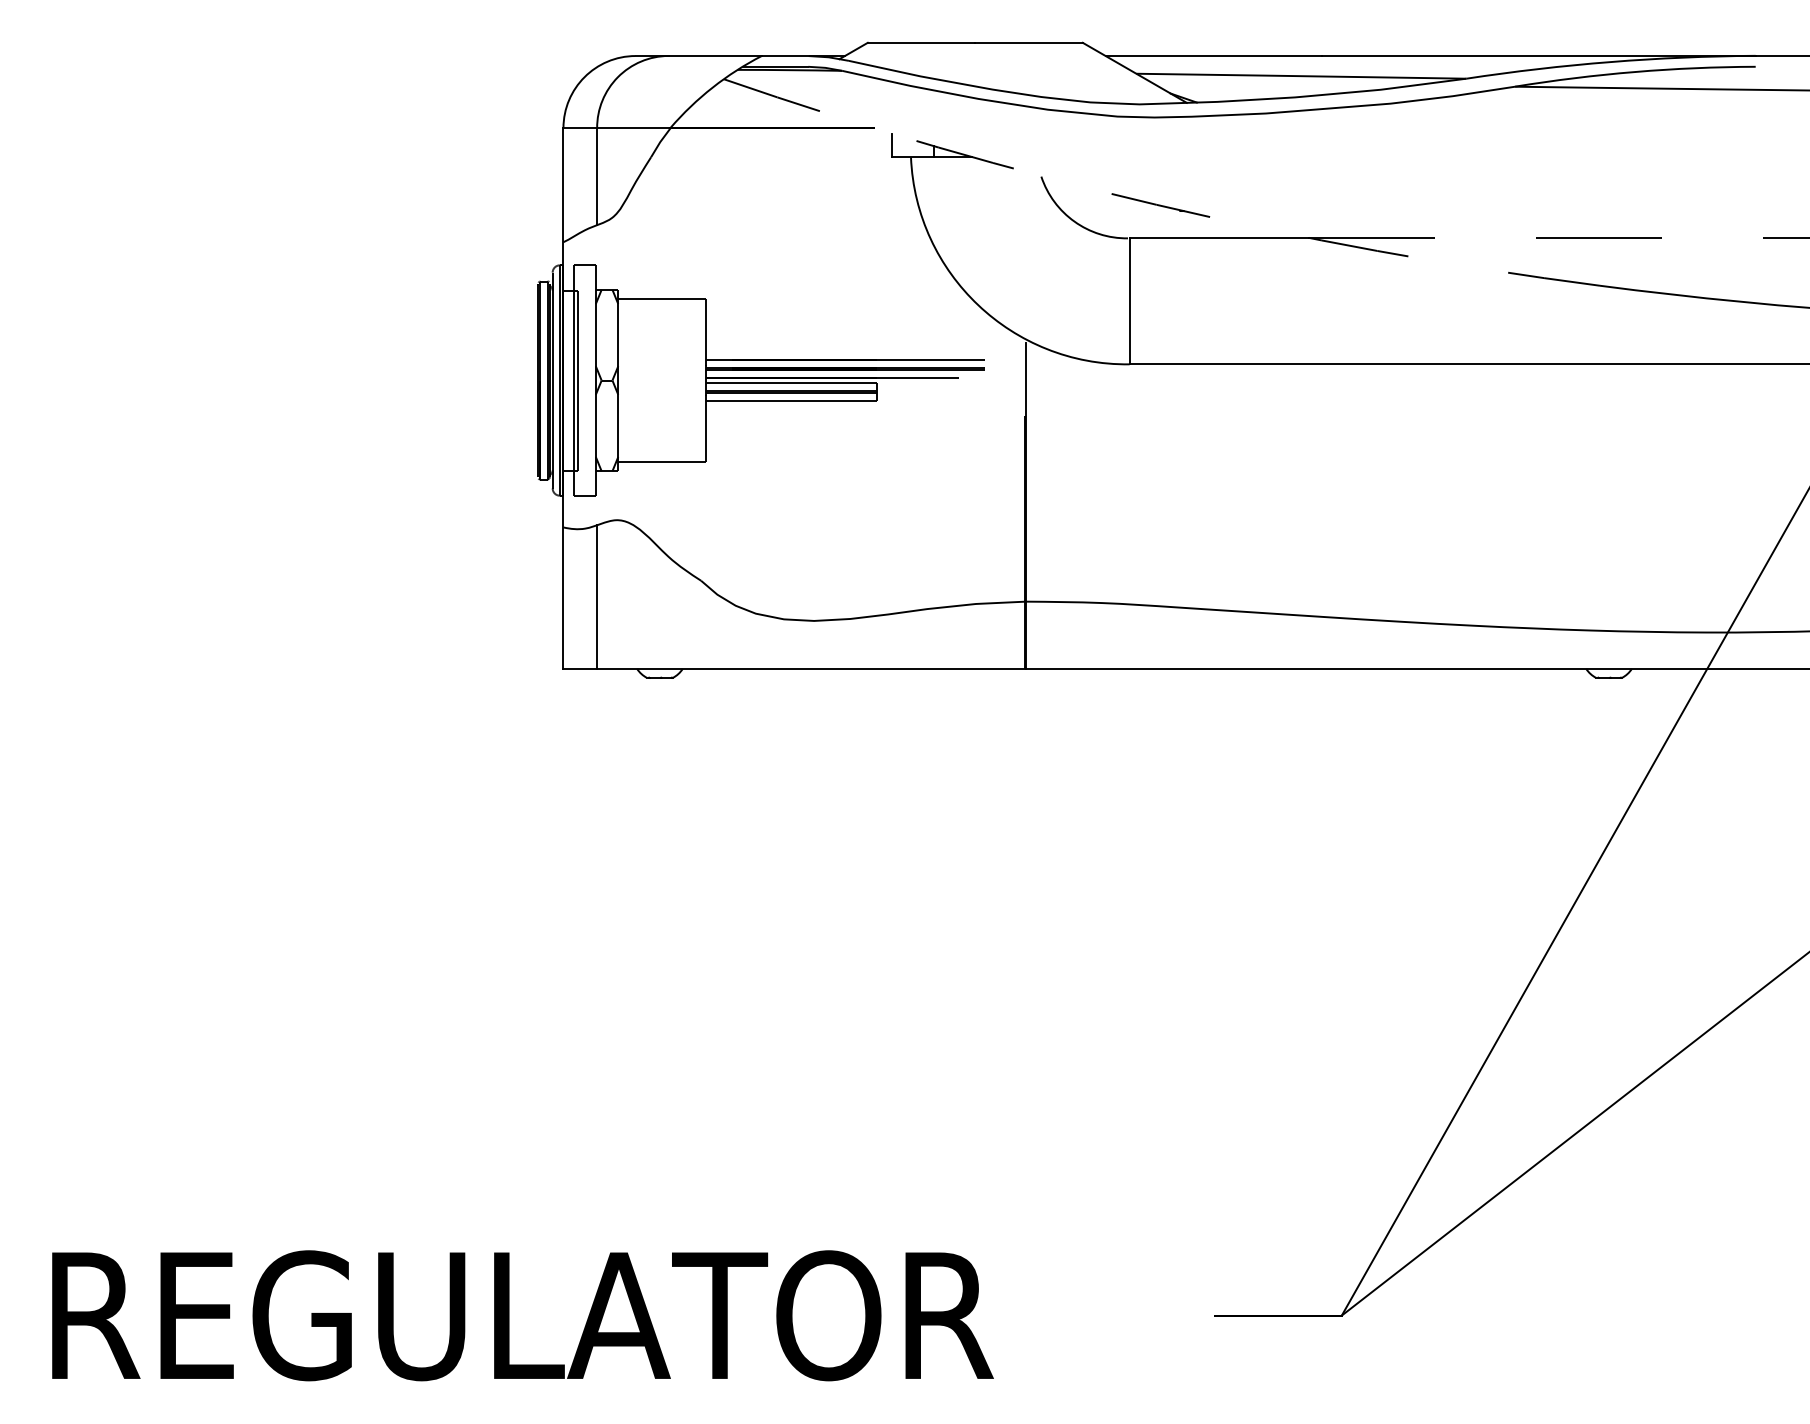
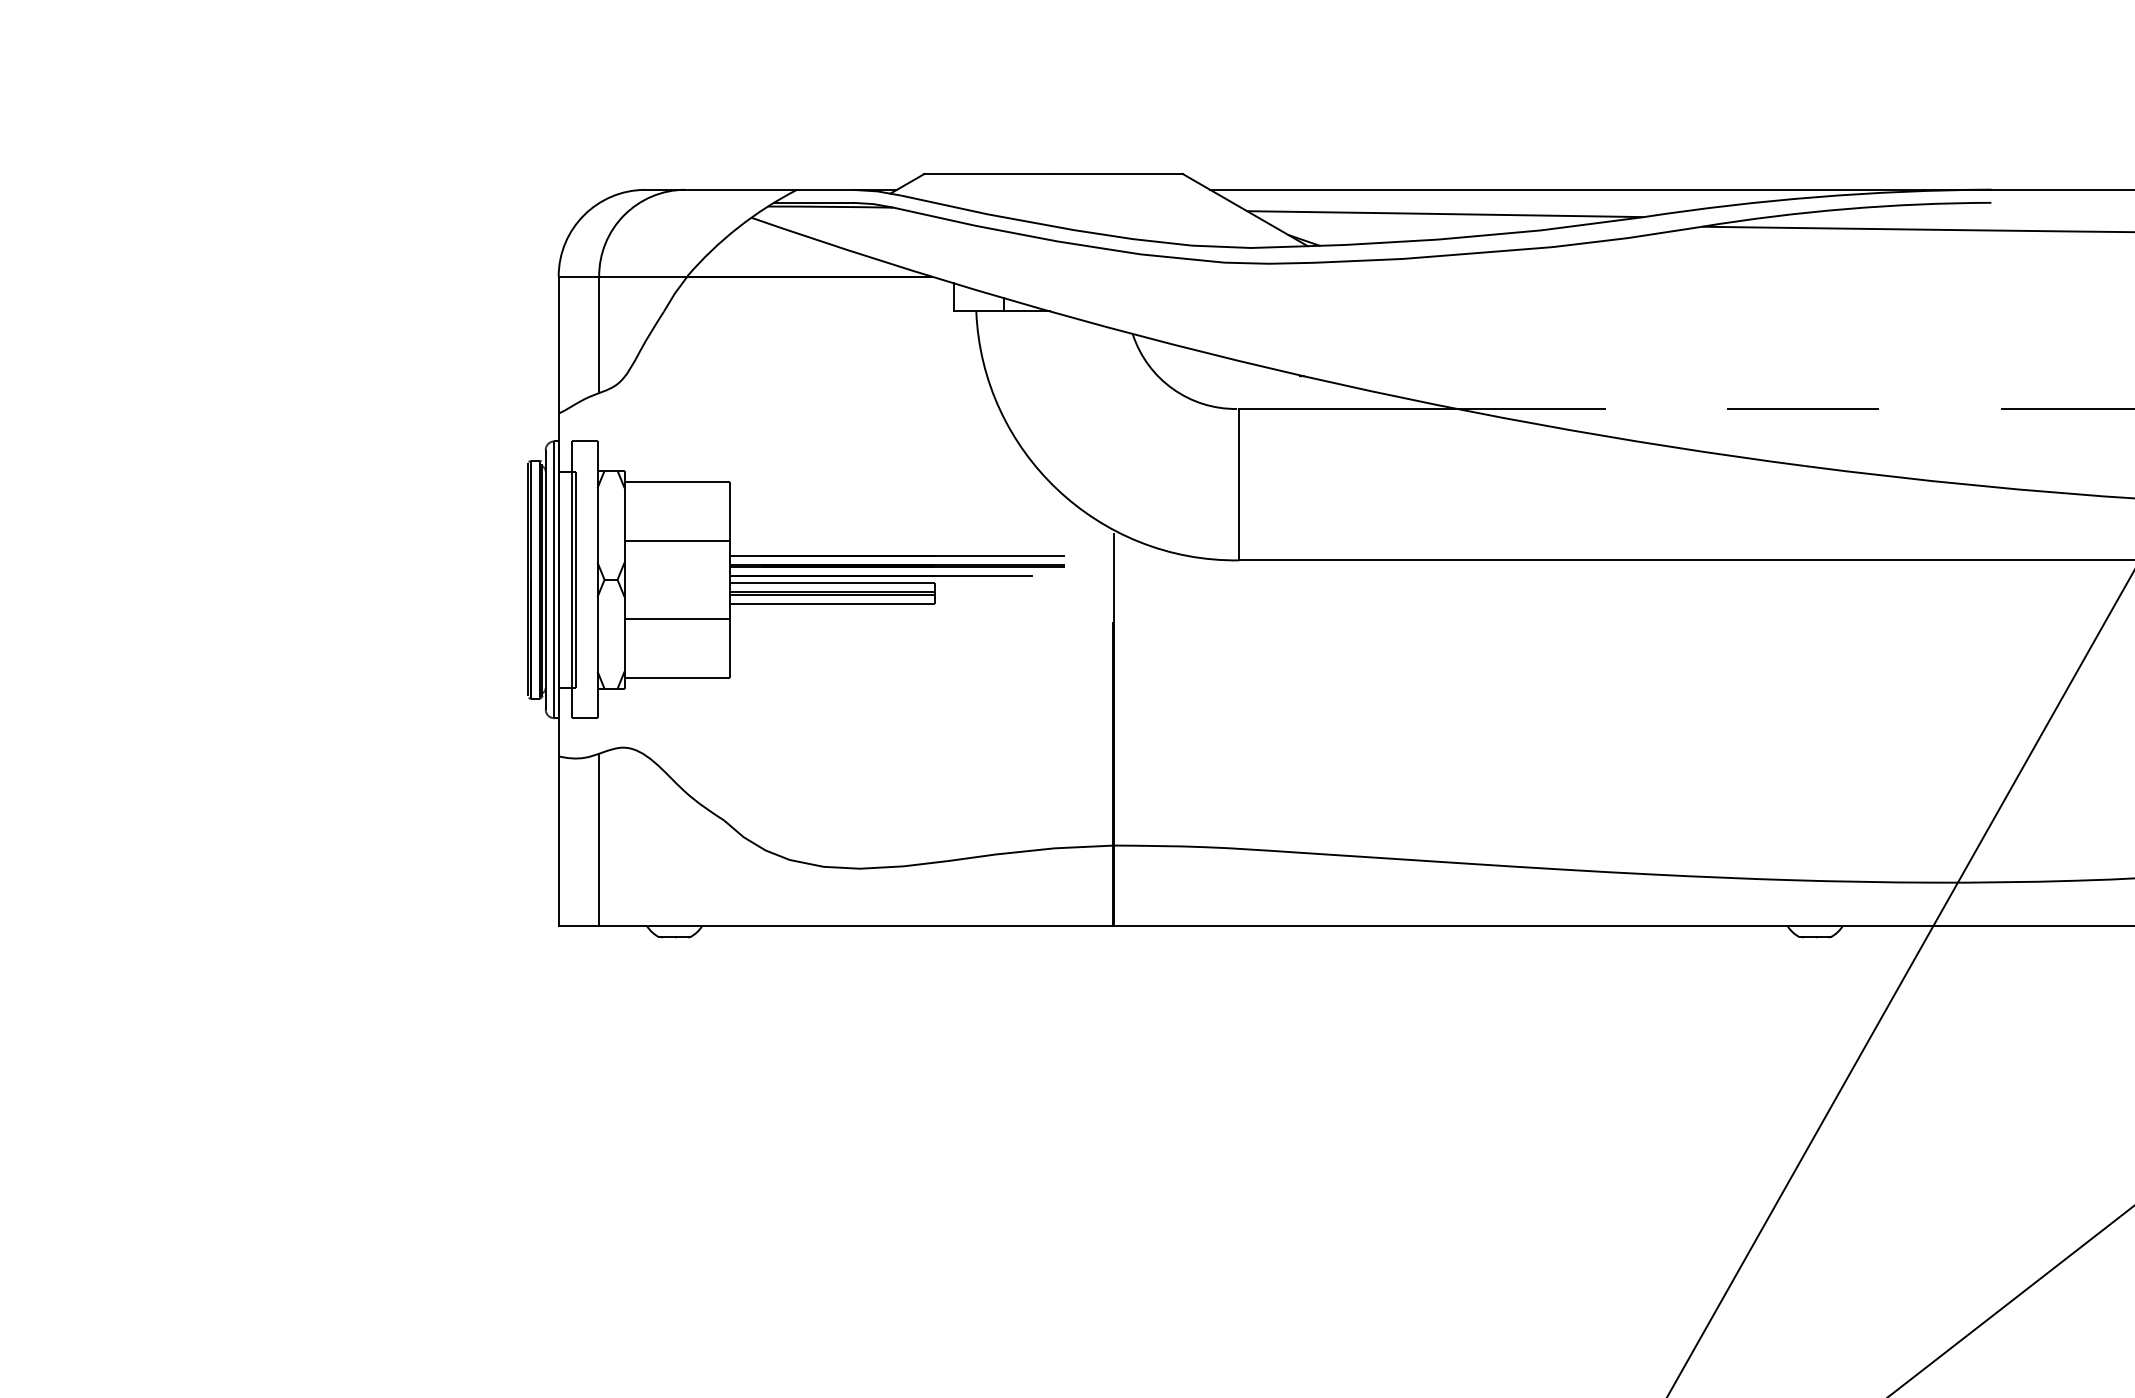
arc: (1156, 204) -> (1271, 368), dashed -> solid
line: (661, 347) -> (676, 540), added
line: (661, 413) -> (676, 619), added

